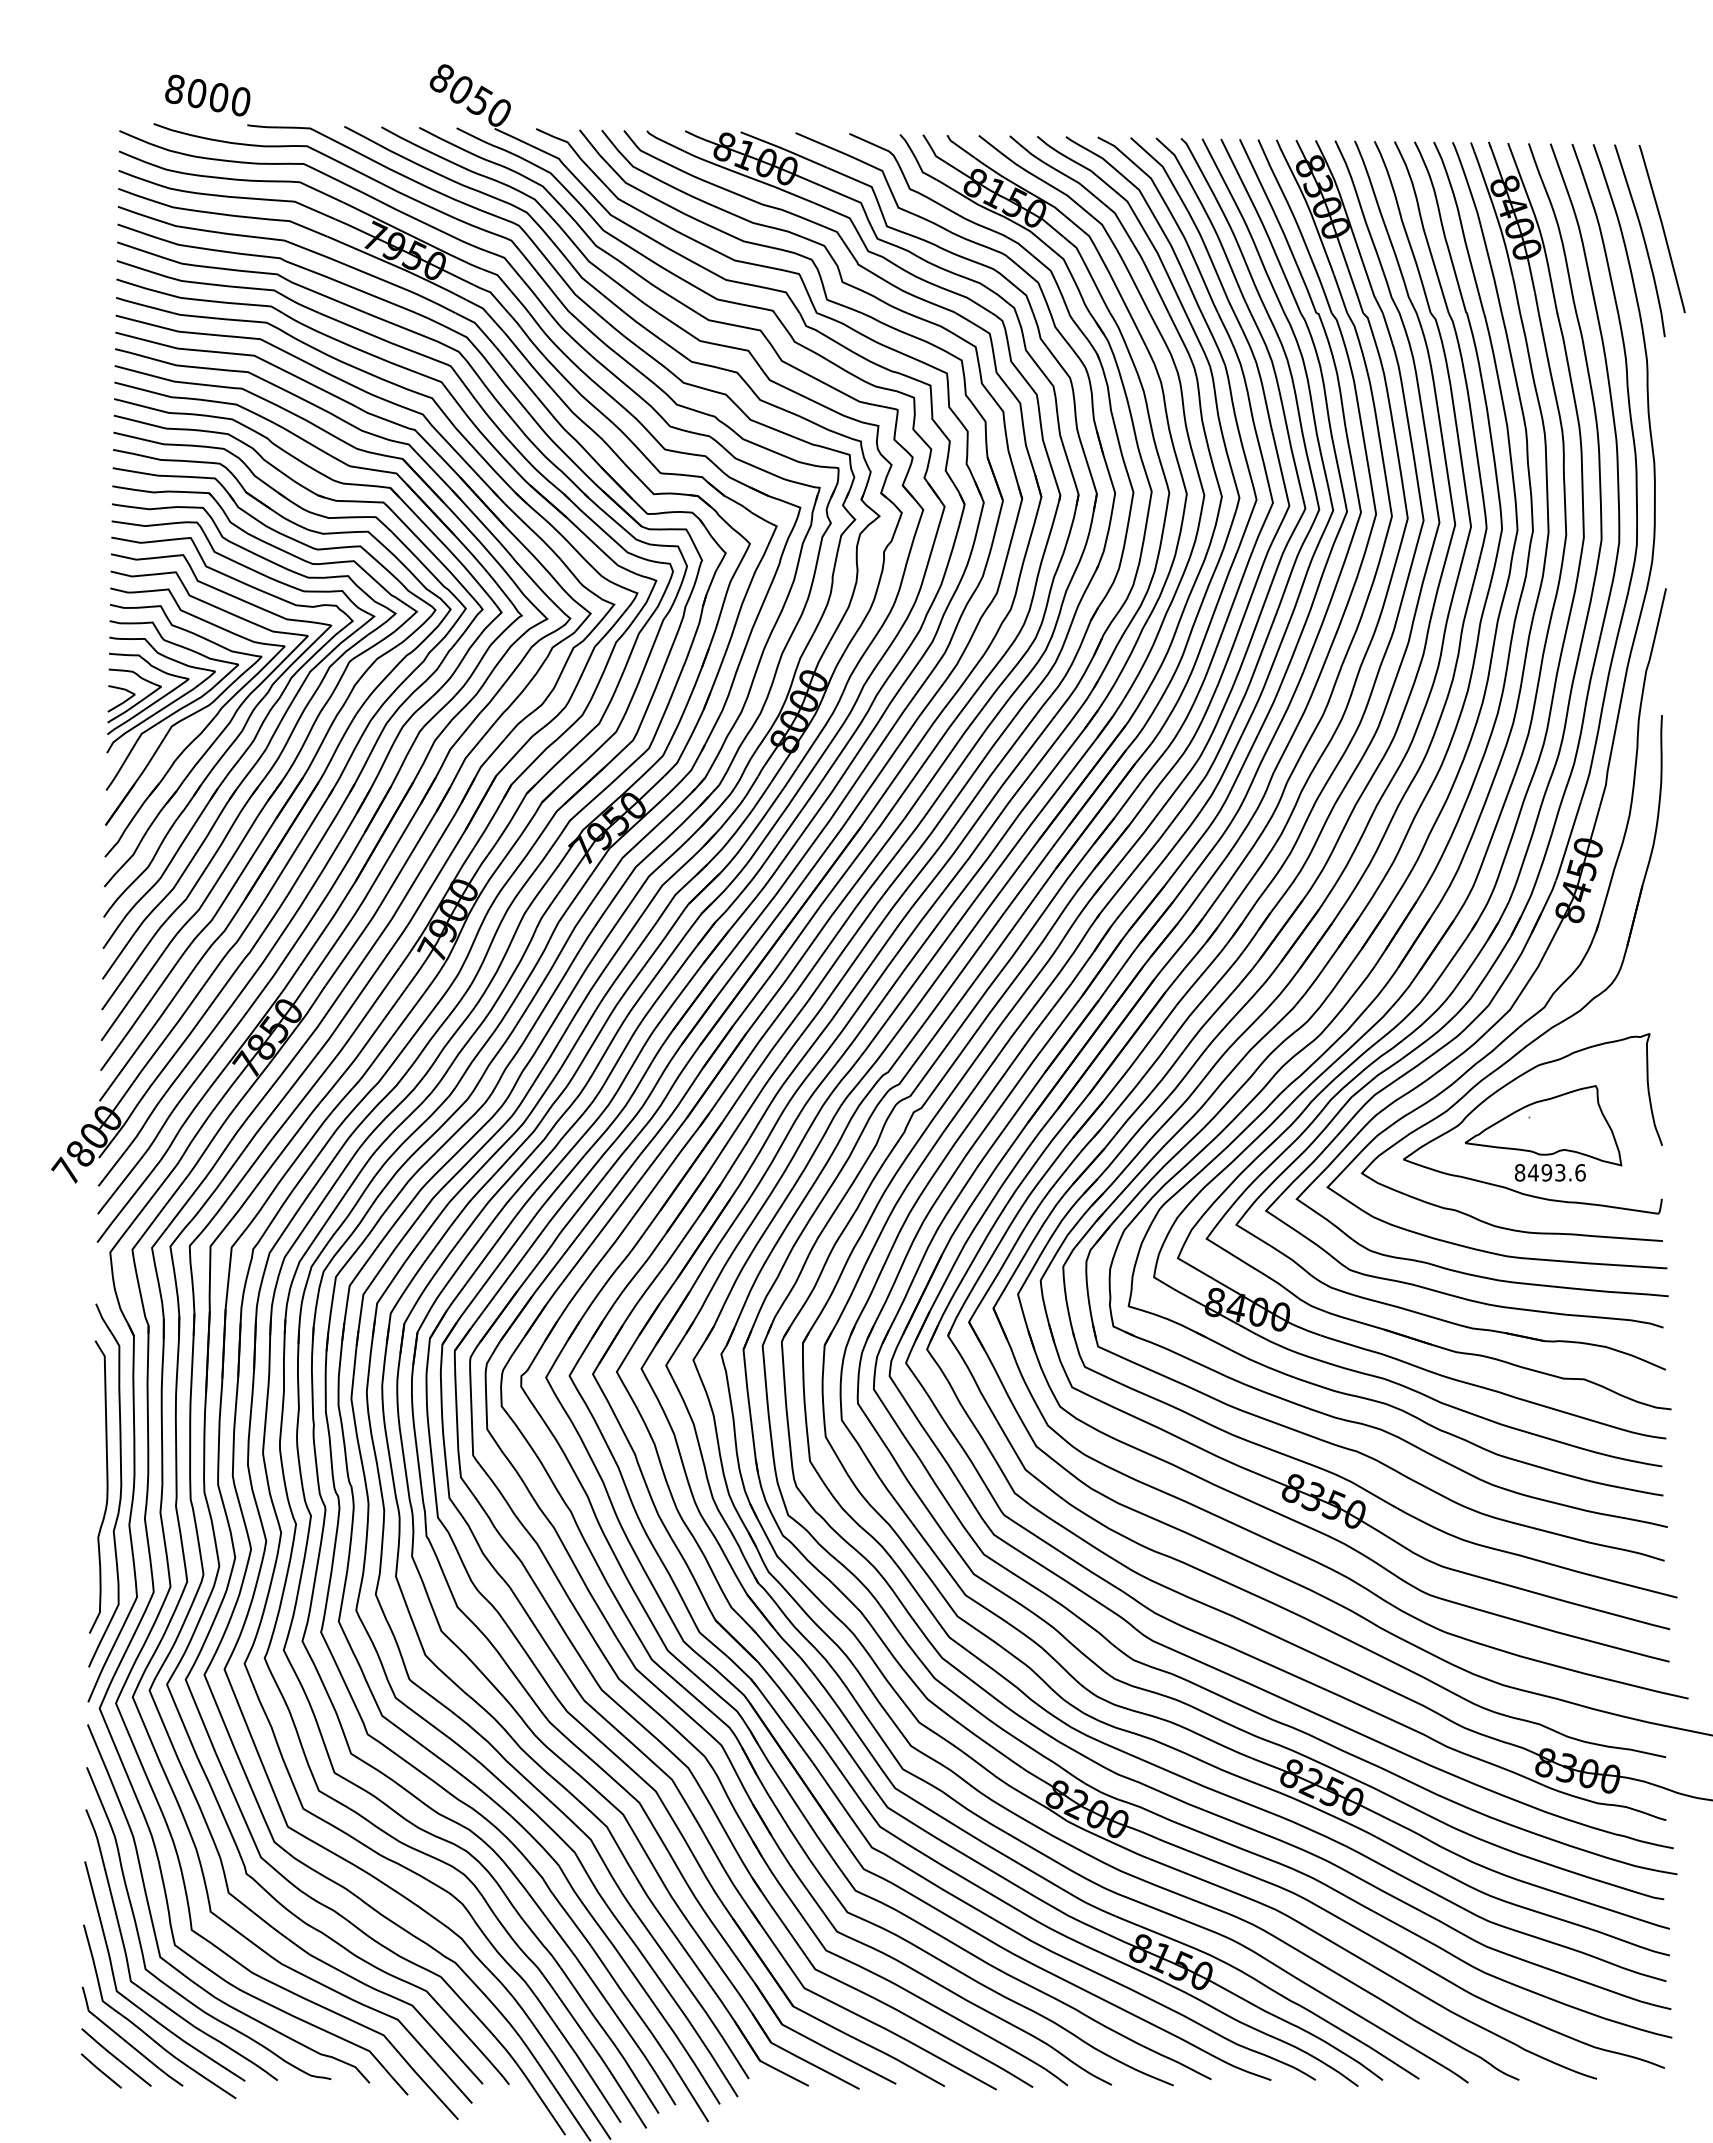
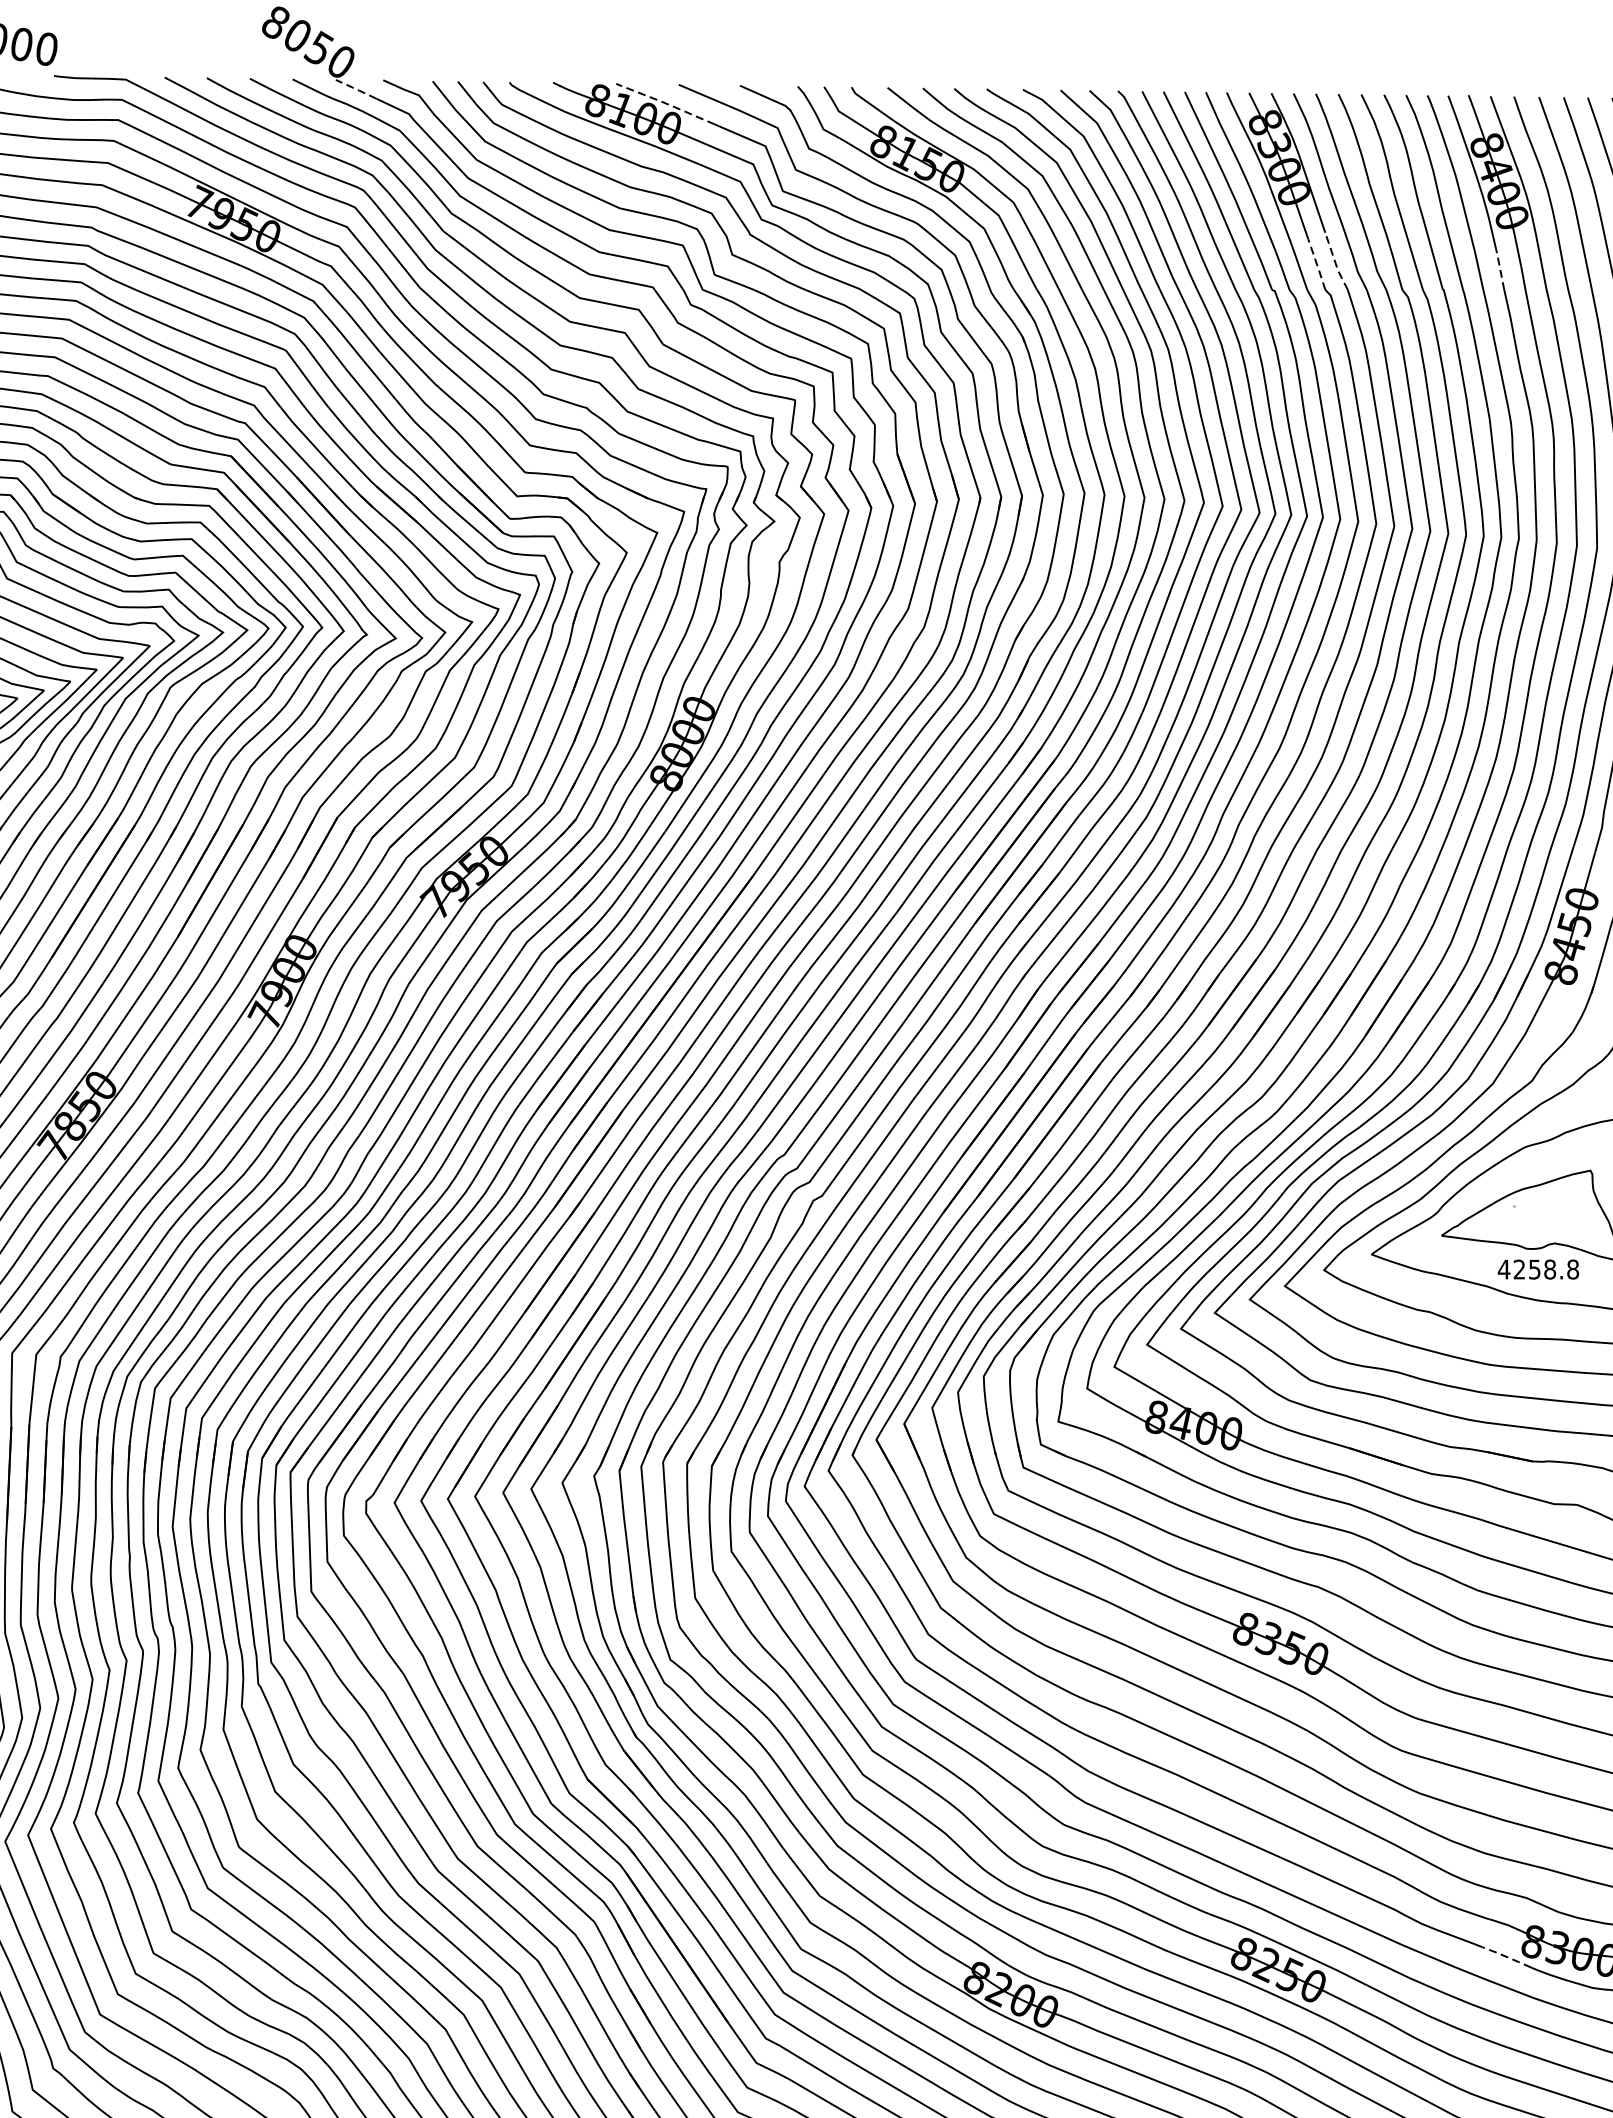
line: (512, 136) -> (356, 88), solid -> dashed
line: (783, 149) -> (664, 103), solid -> dashed
line: (1371, 288) -> (1334, 261), solid -> dashed
line: (1355, 291) -> (1316, 265), solid -> dashed
line: (1516, 294) -> (1500, 268), solid -> dashed
text: (1549, 1172) -> (1537, 1269), 8493.6 -> 4258.8
line: (1522, 1776) -> (1507, 1957), solid -> dashed

